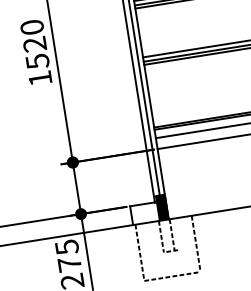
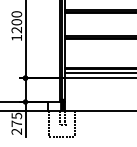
text: (35, 53) -> (16, 26), 1520 -> 1200

